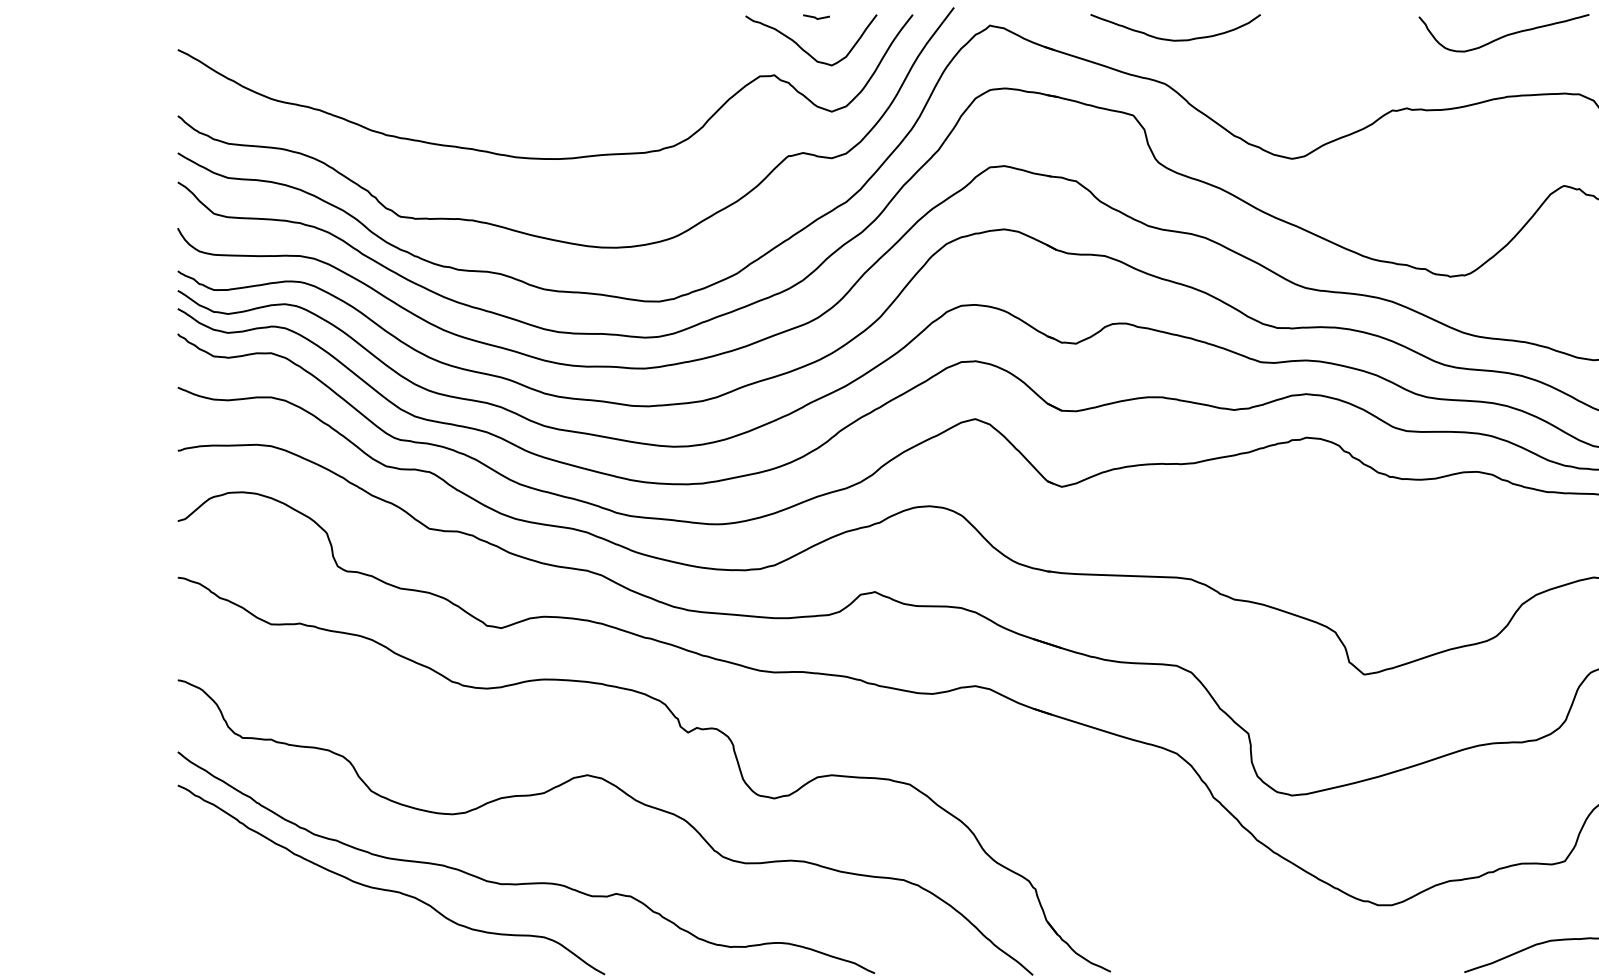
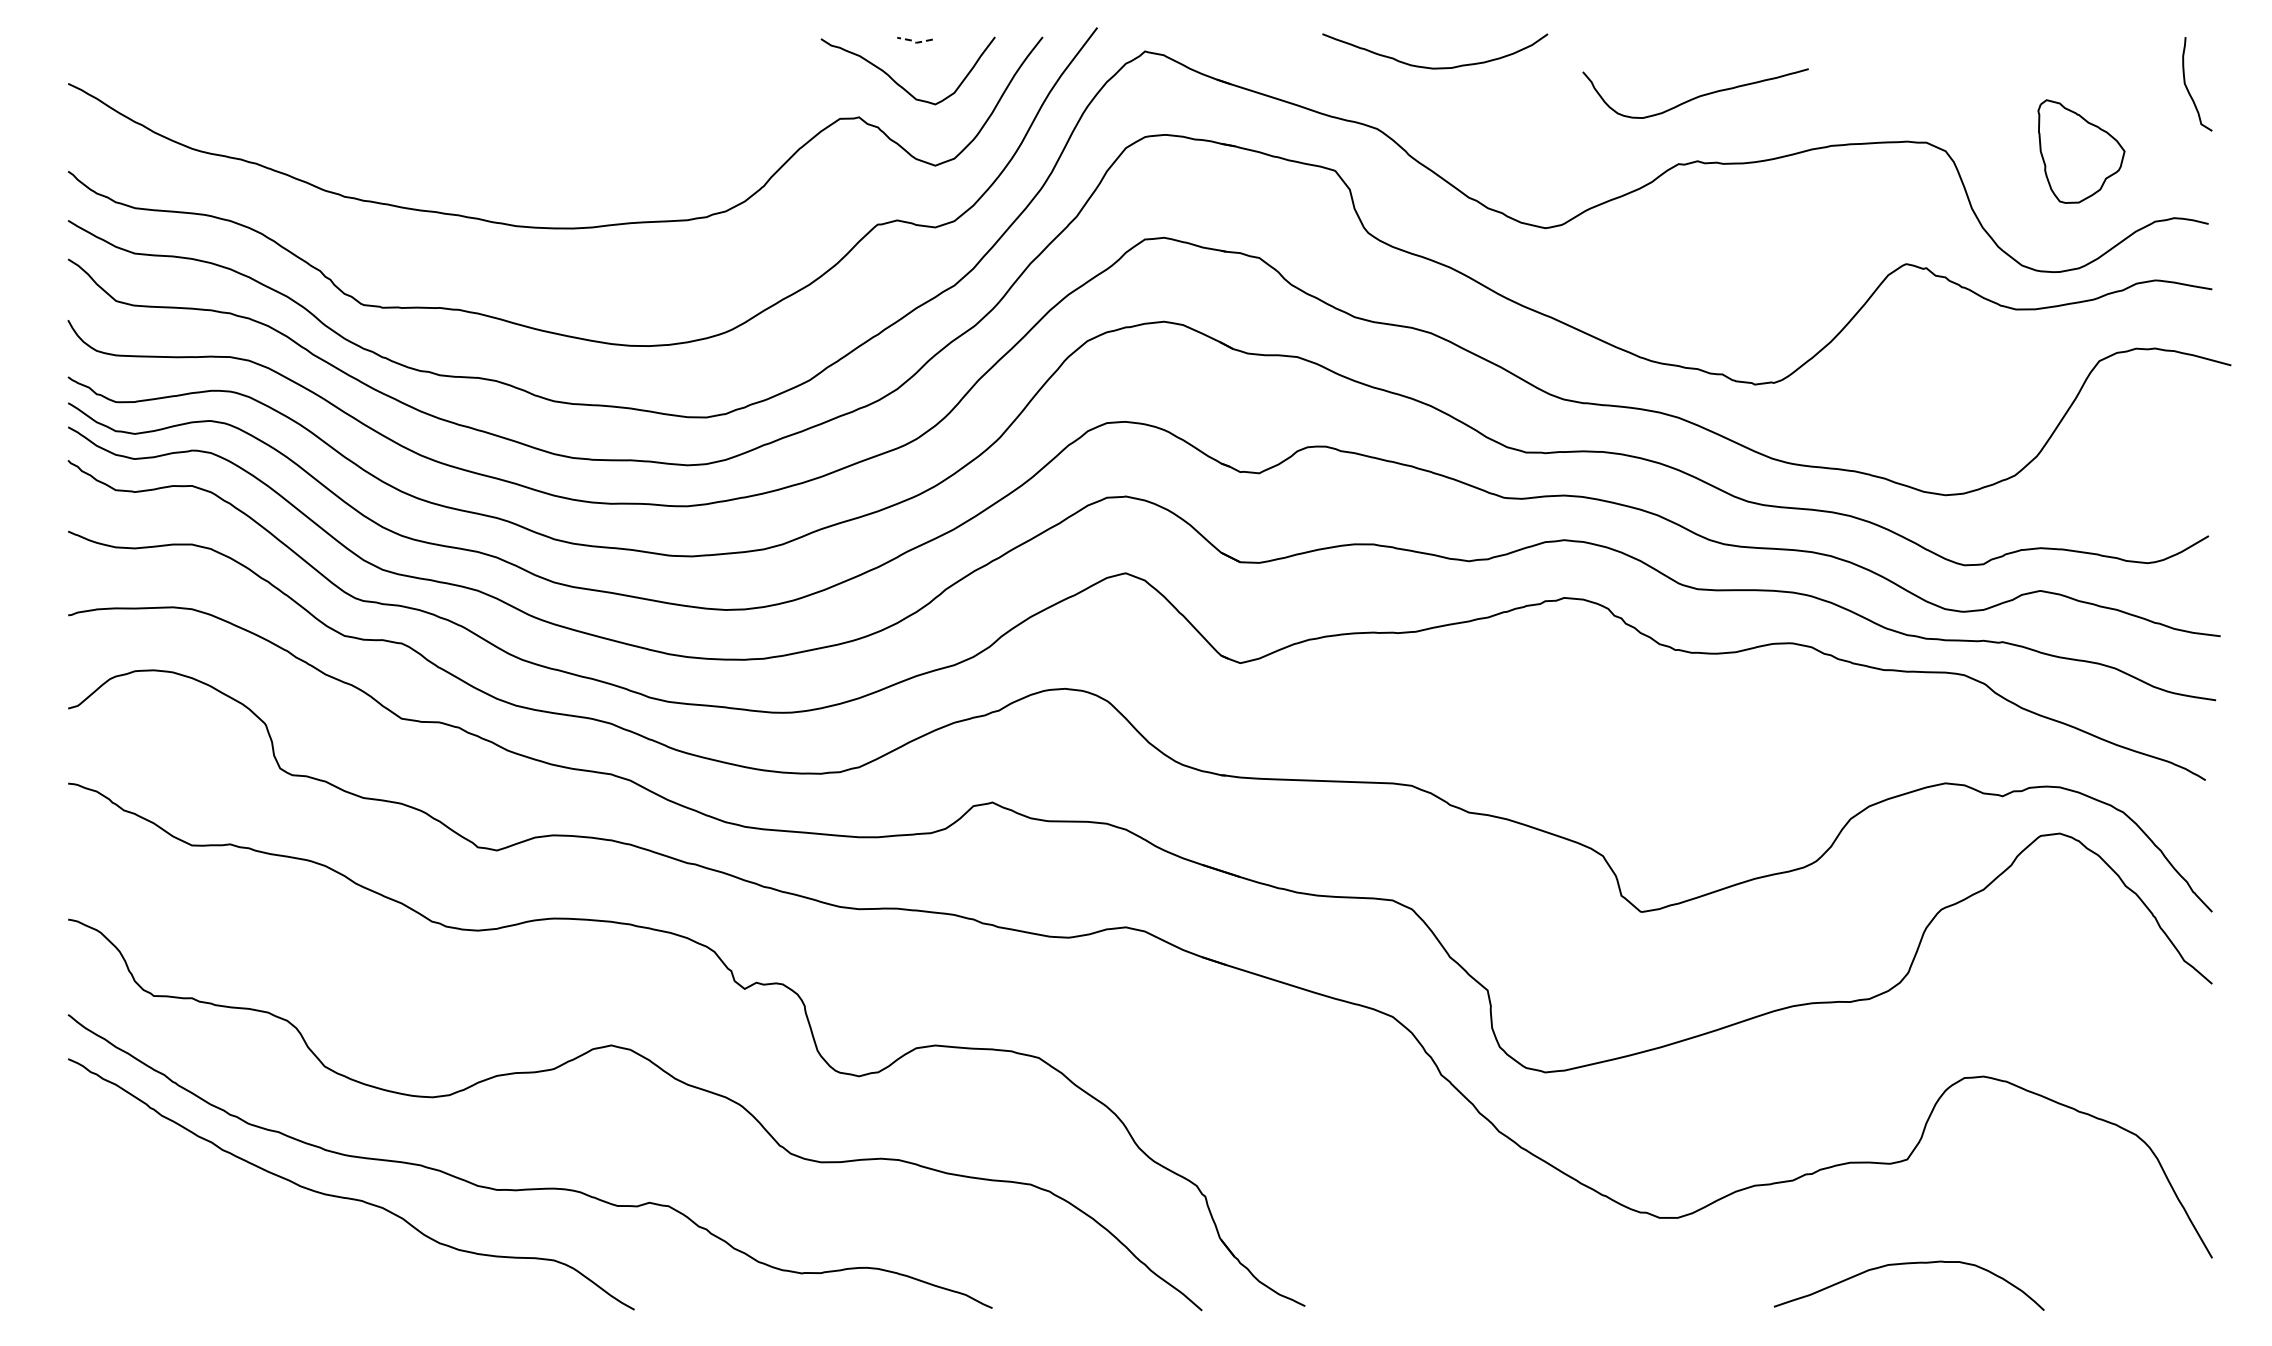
line: (816, 18) -> (914, 42), solid -> dashed
curve: (1504, 35) -> (1696, 96), moved
curve: (1175, 39) -> (1435, 67), moved

